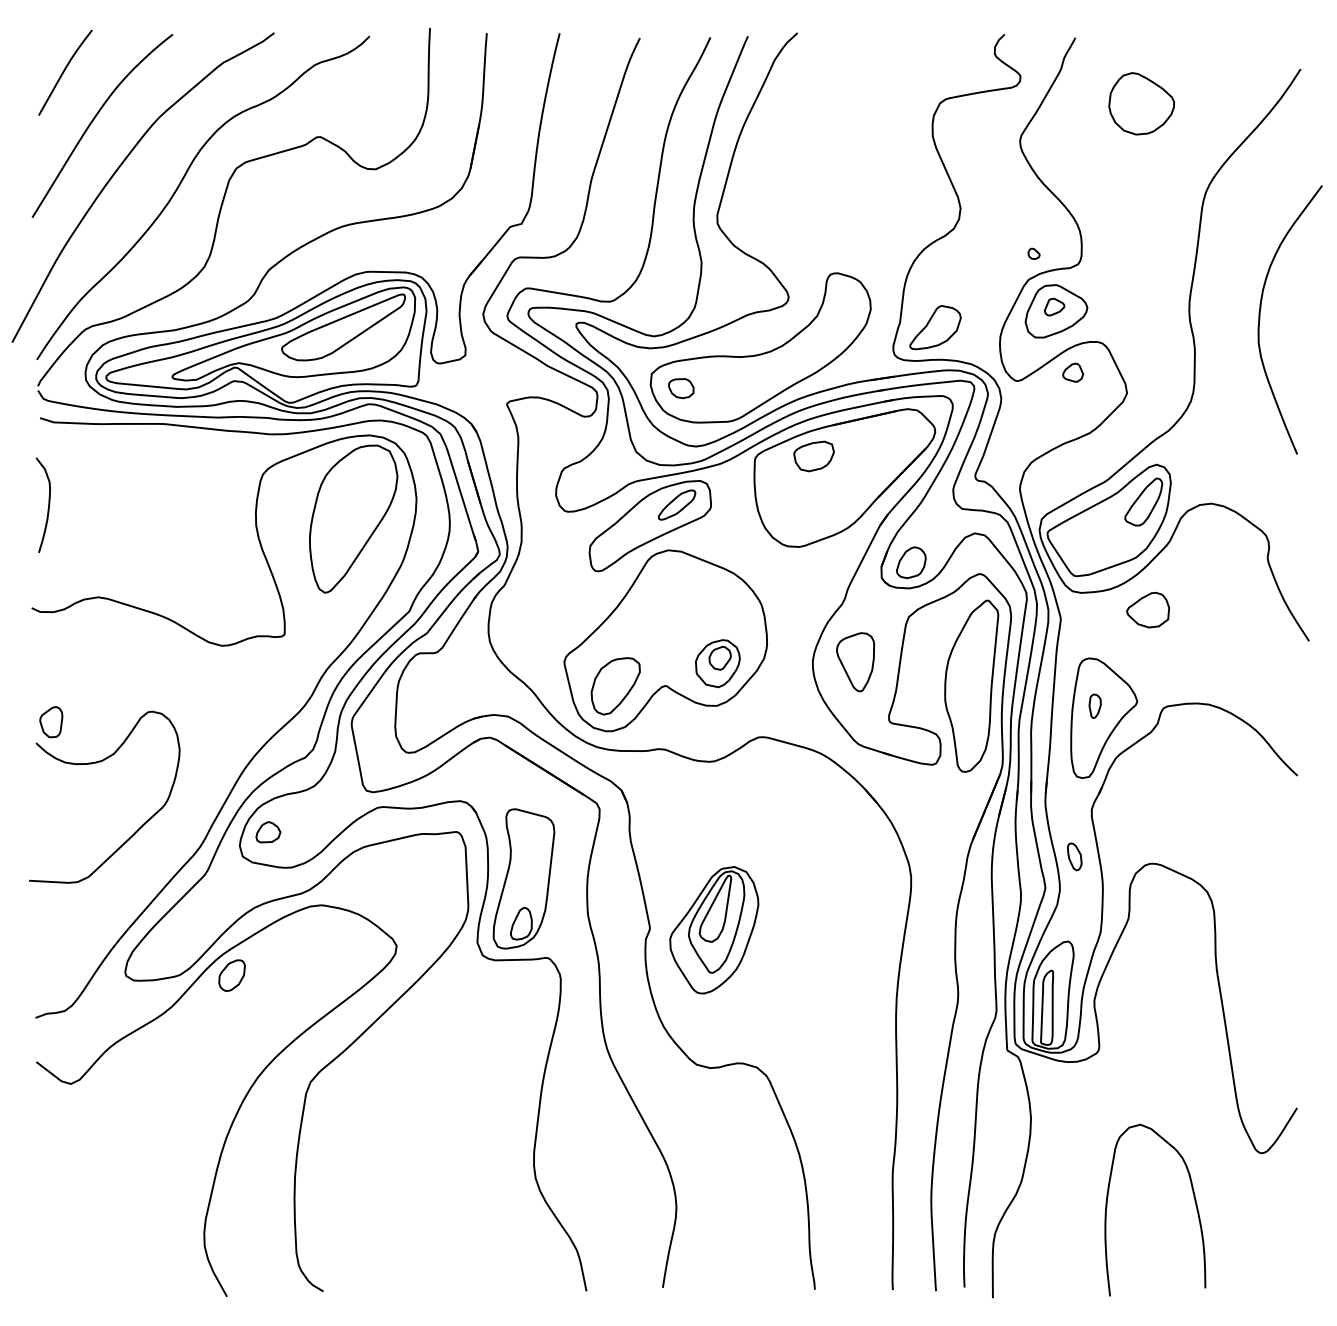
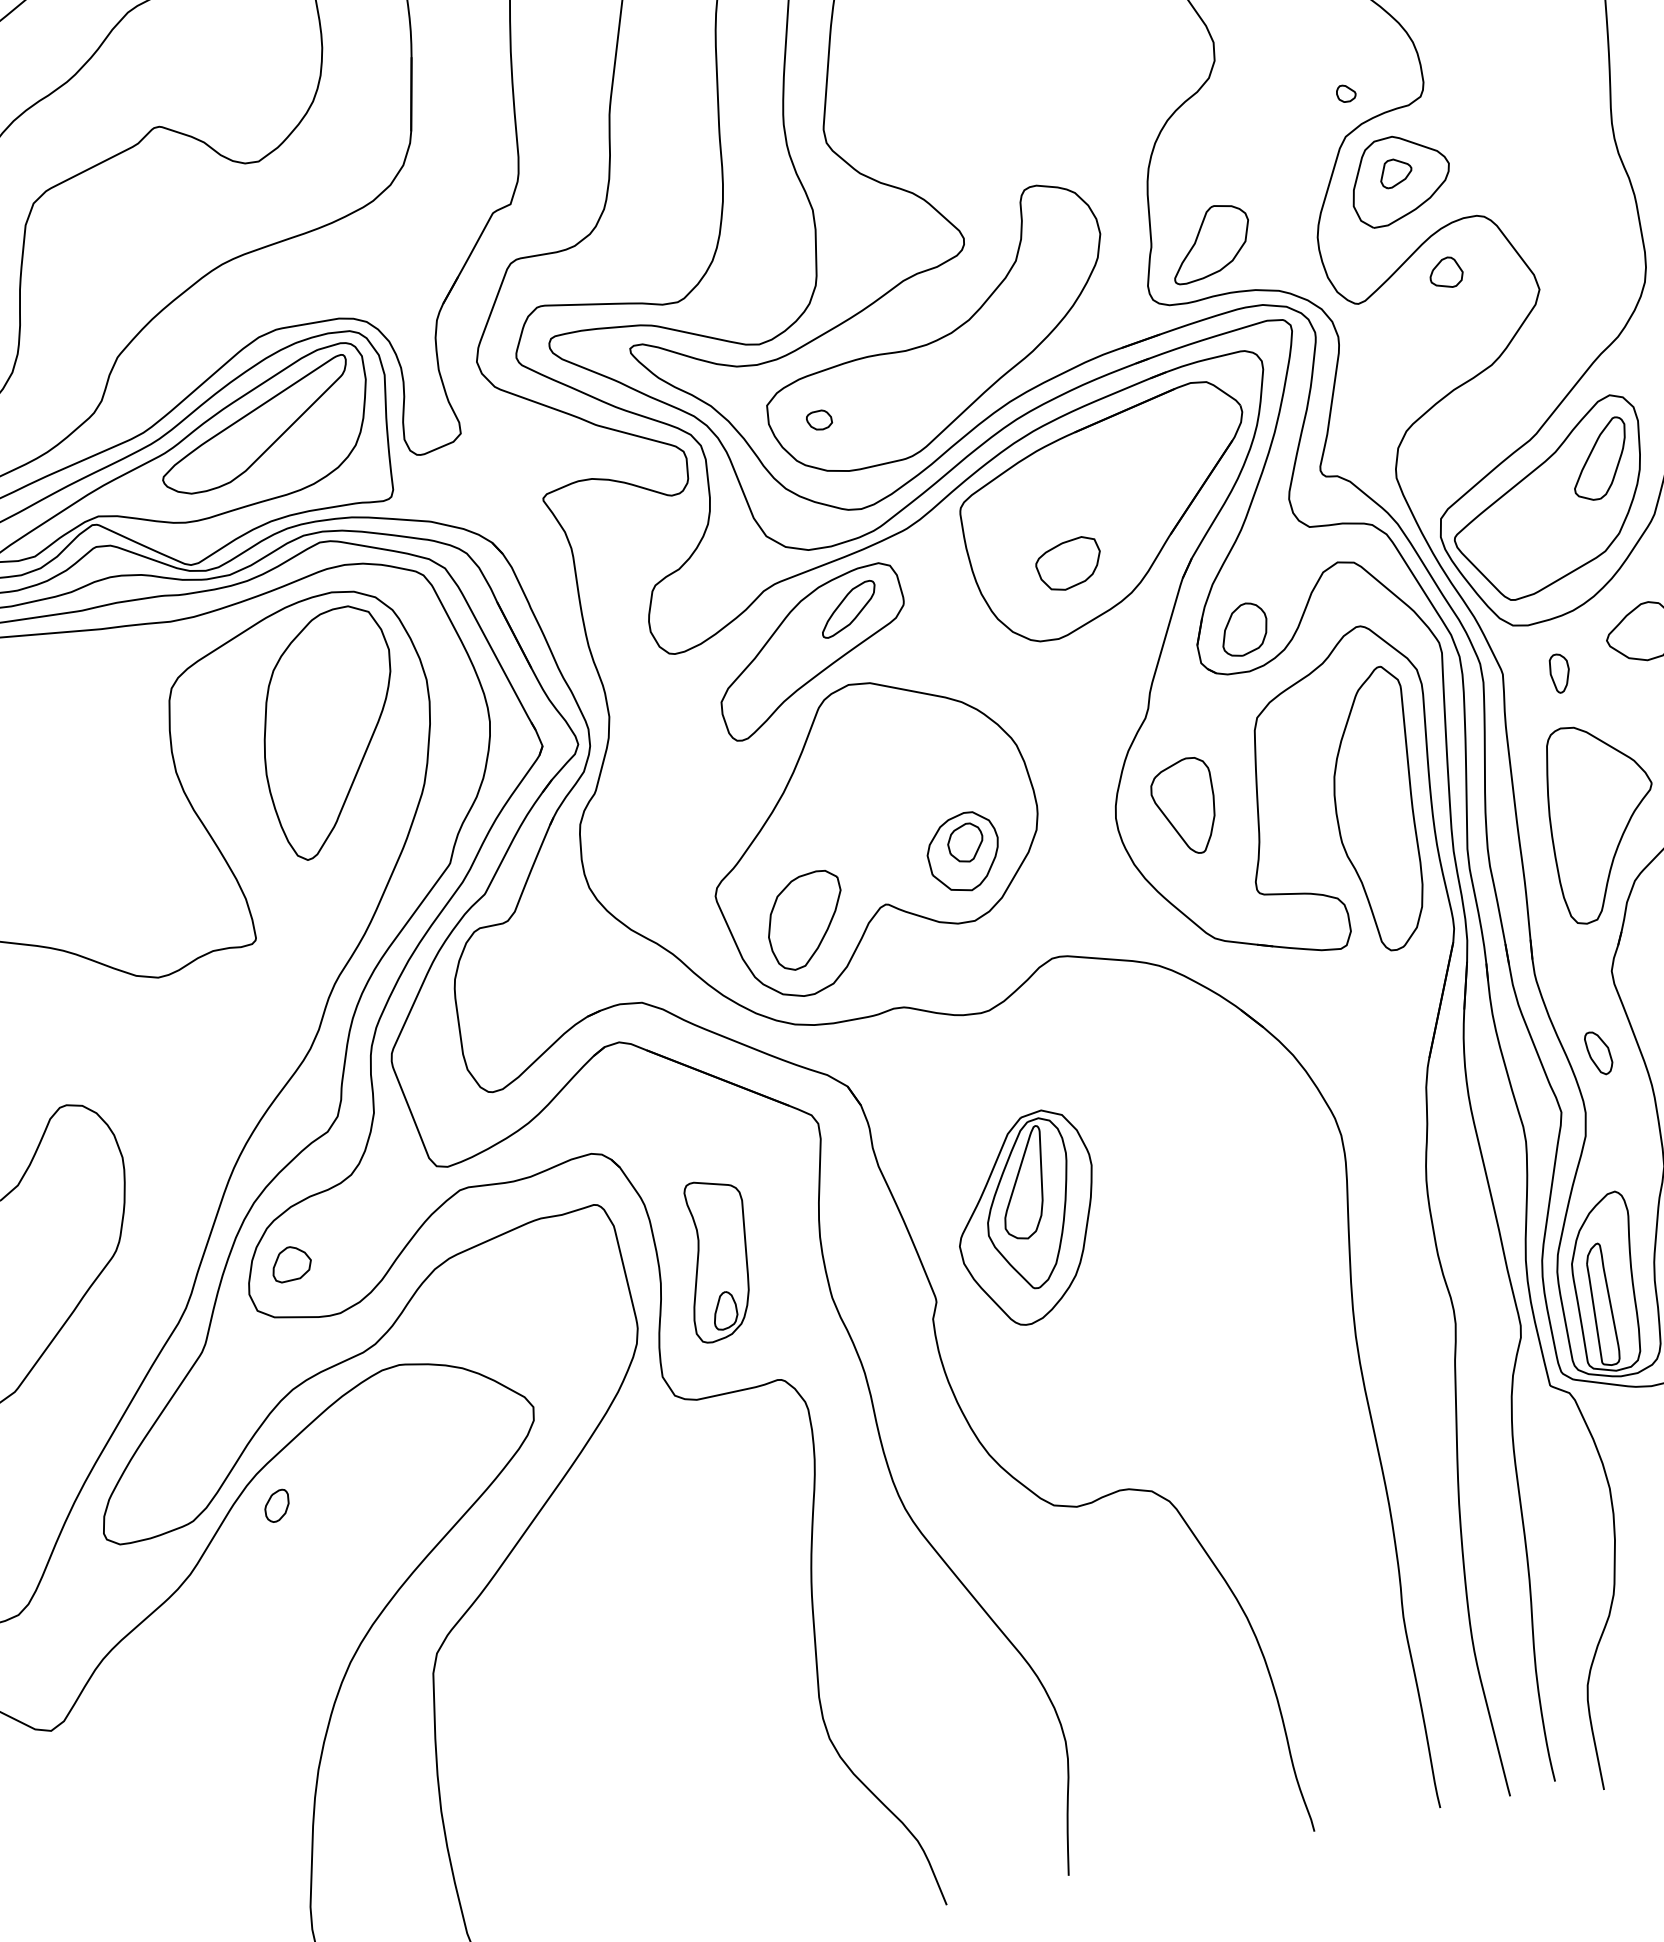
part: (681, 388) -> (819, 419), size x0.6
part: (813, 456) -> (1068, 564), moved
part: (1094, 705) -> (1558, 672), moved
part: (523, 878) -> (716, 1259), size x0.7
part: (714, 930) -> (1028, 1219), moved
part: (231, 975) -> (276, 1506), size x0.6

